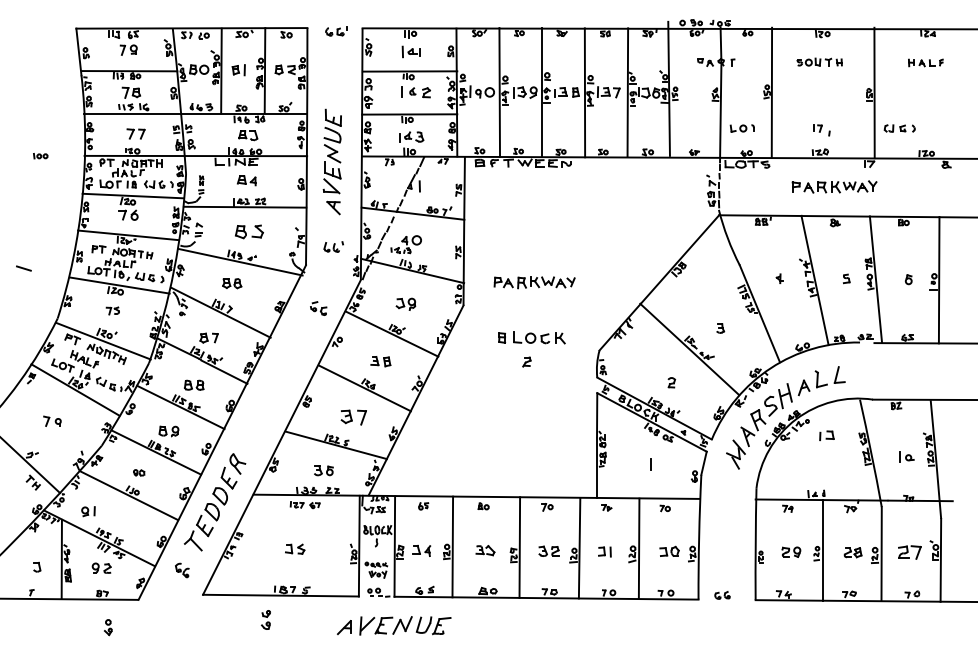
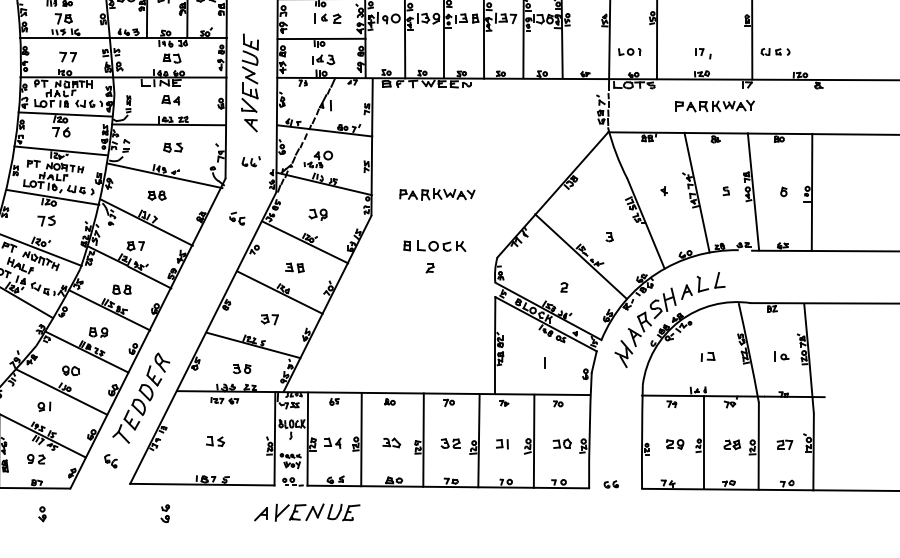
part: (249, 231) -> (173, 147), size x0.71
part: (112, 310) -> (46, 220), size x1.43
part: (353, 417) -> (269, 319), size x0.71
part: (826, 435) -> (707, 356), moved
part: (138, 472) -> (70, 370), size x1.67
part: (88, 511) -> (44, 406), moved
part: (909, 552) -> (784, 444), size x0.71
part: (265, 619) -> (164, 513), moved

